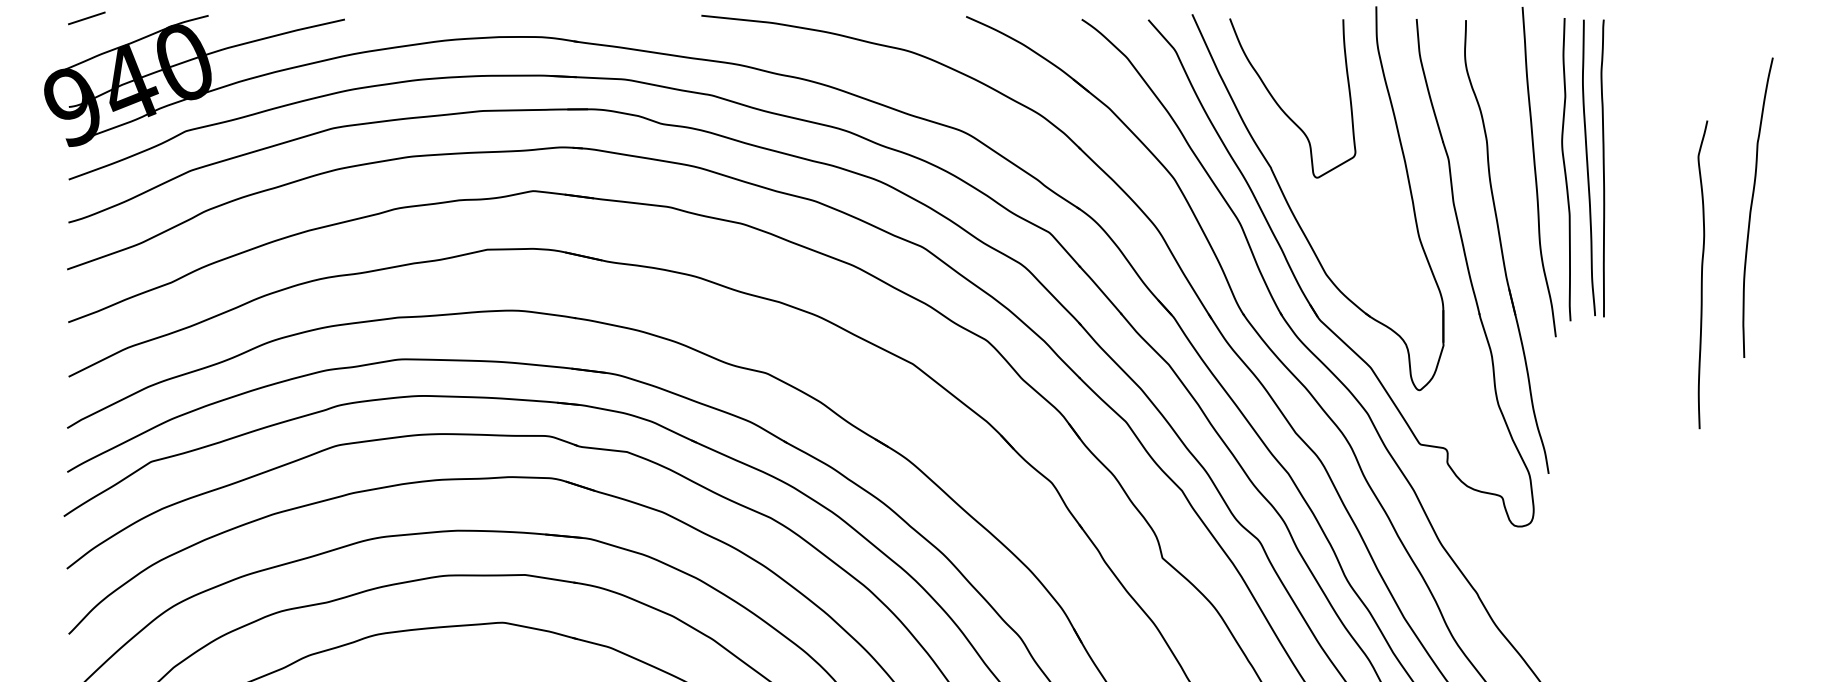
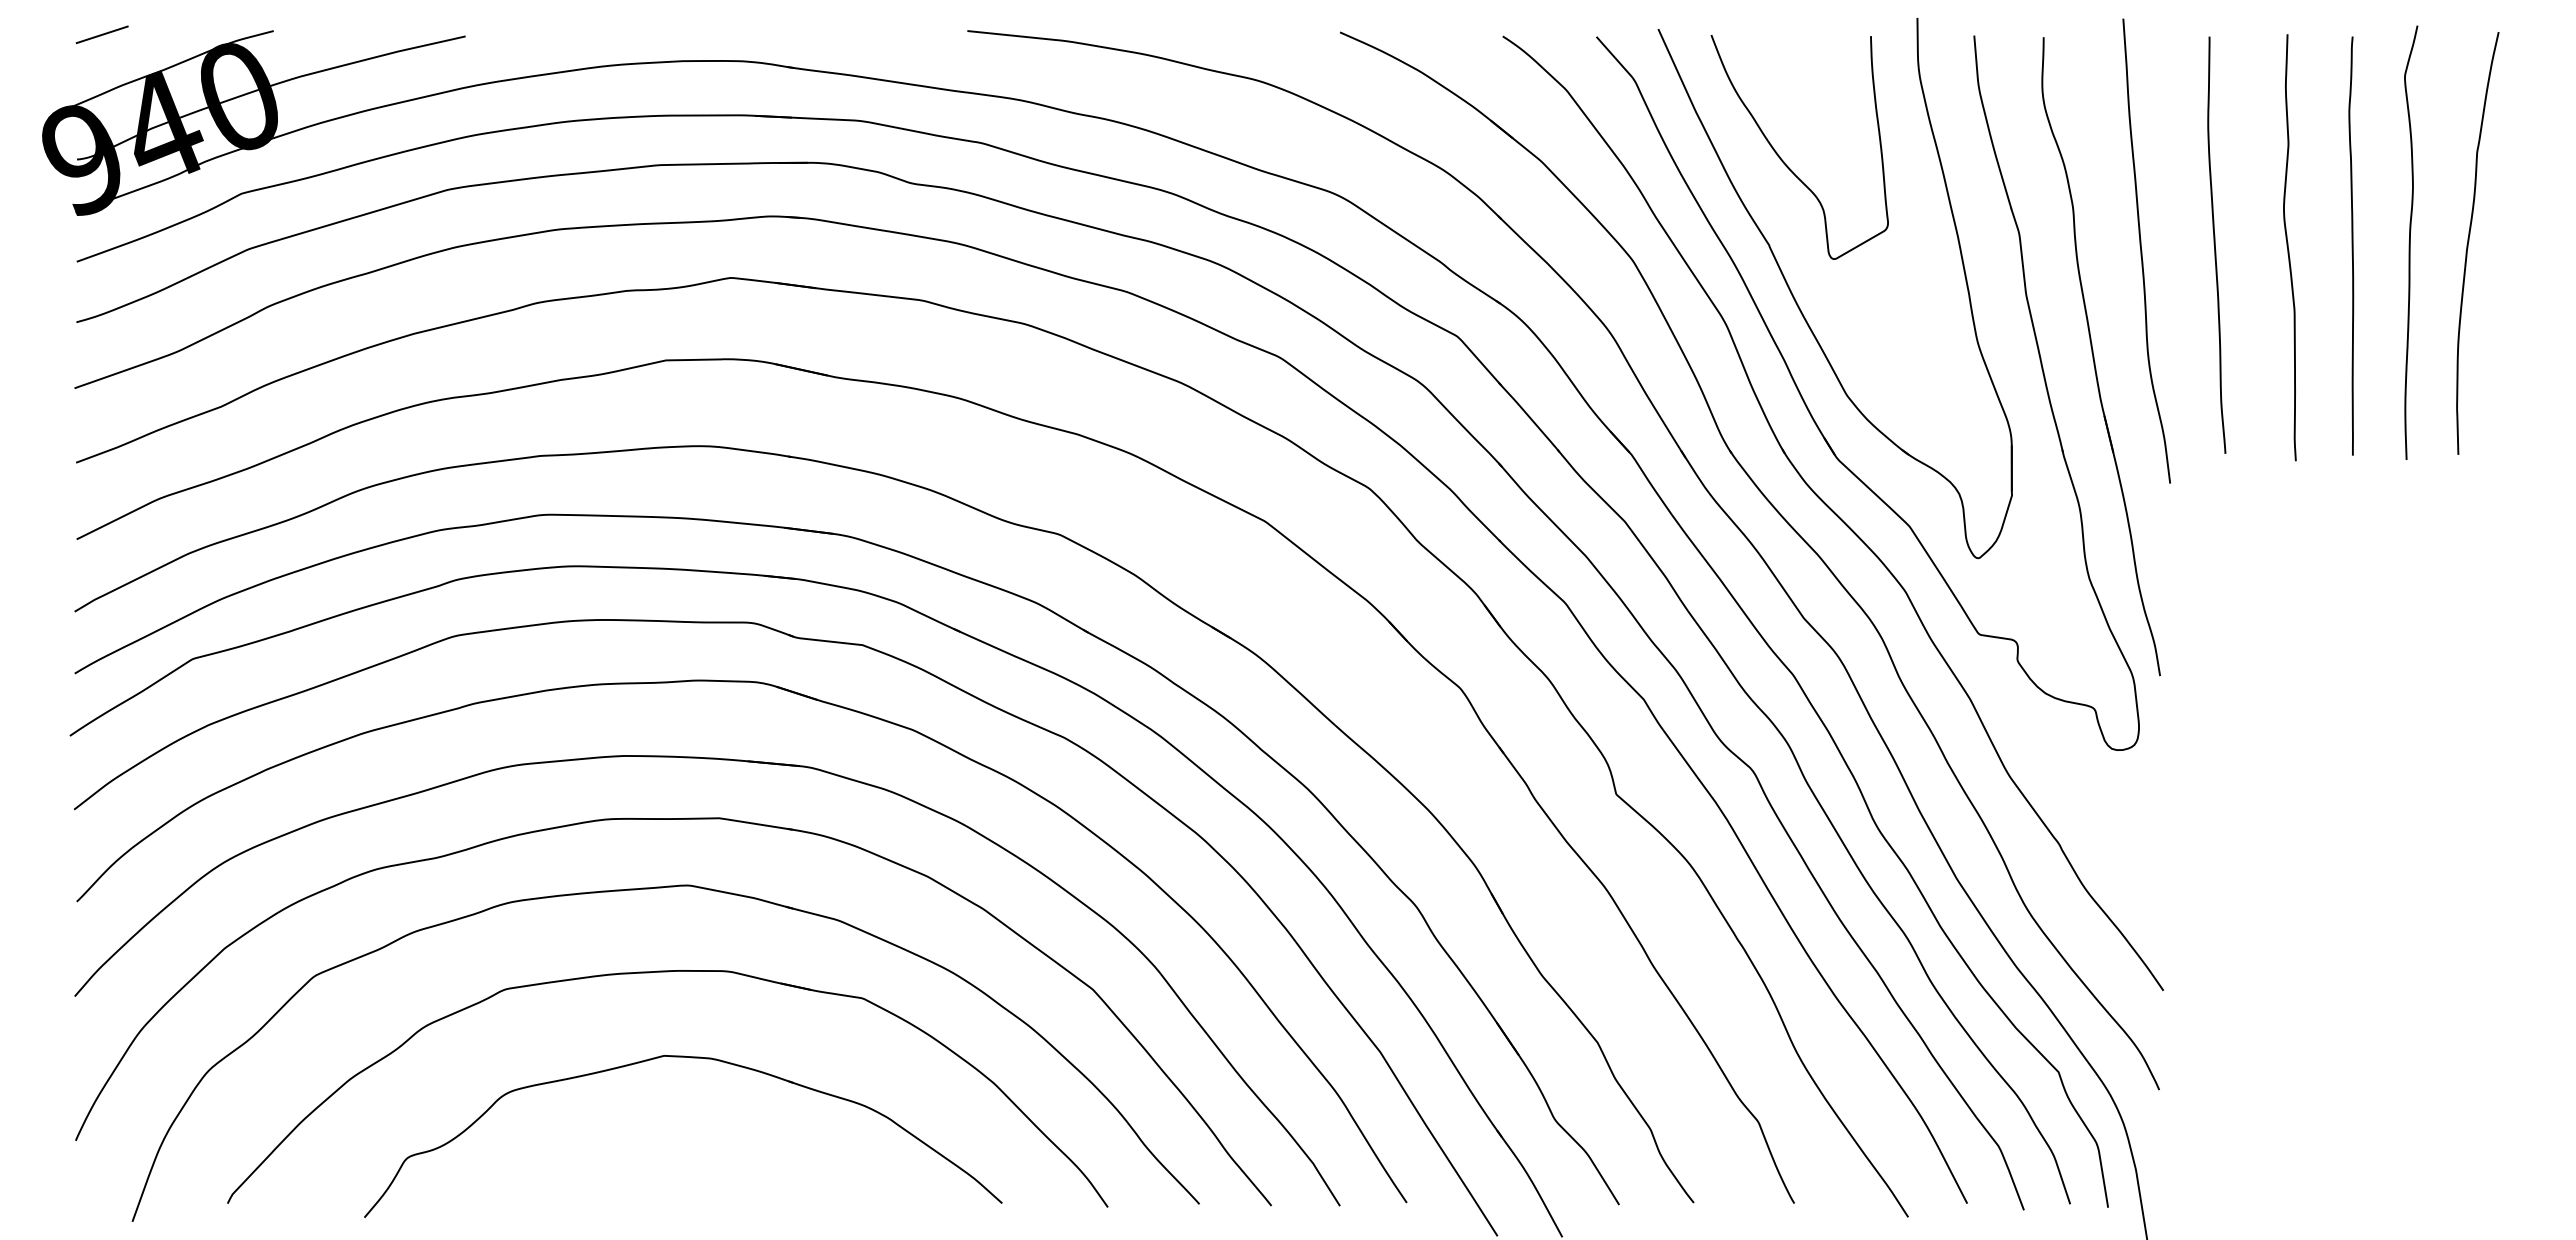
curve: (1602, 168) -> (2351, 245), moved
curve: (1565, 169) -> (2288, 247), moved
curve: (1752, 206) -> (2469, 241), moved
curve: (1702, 274) -> (2410, 242), moved

